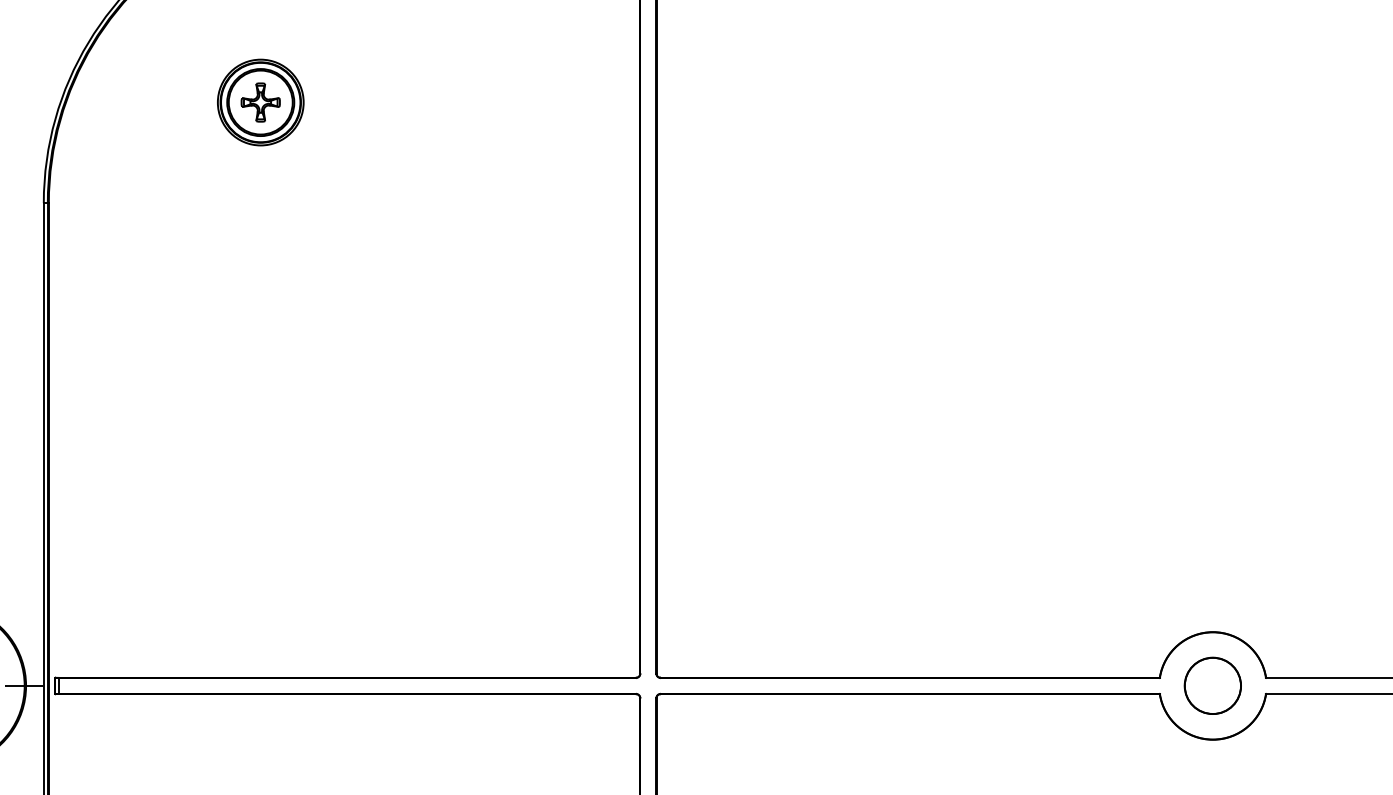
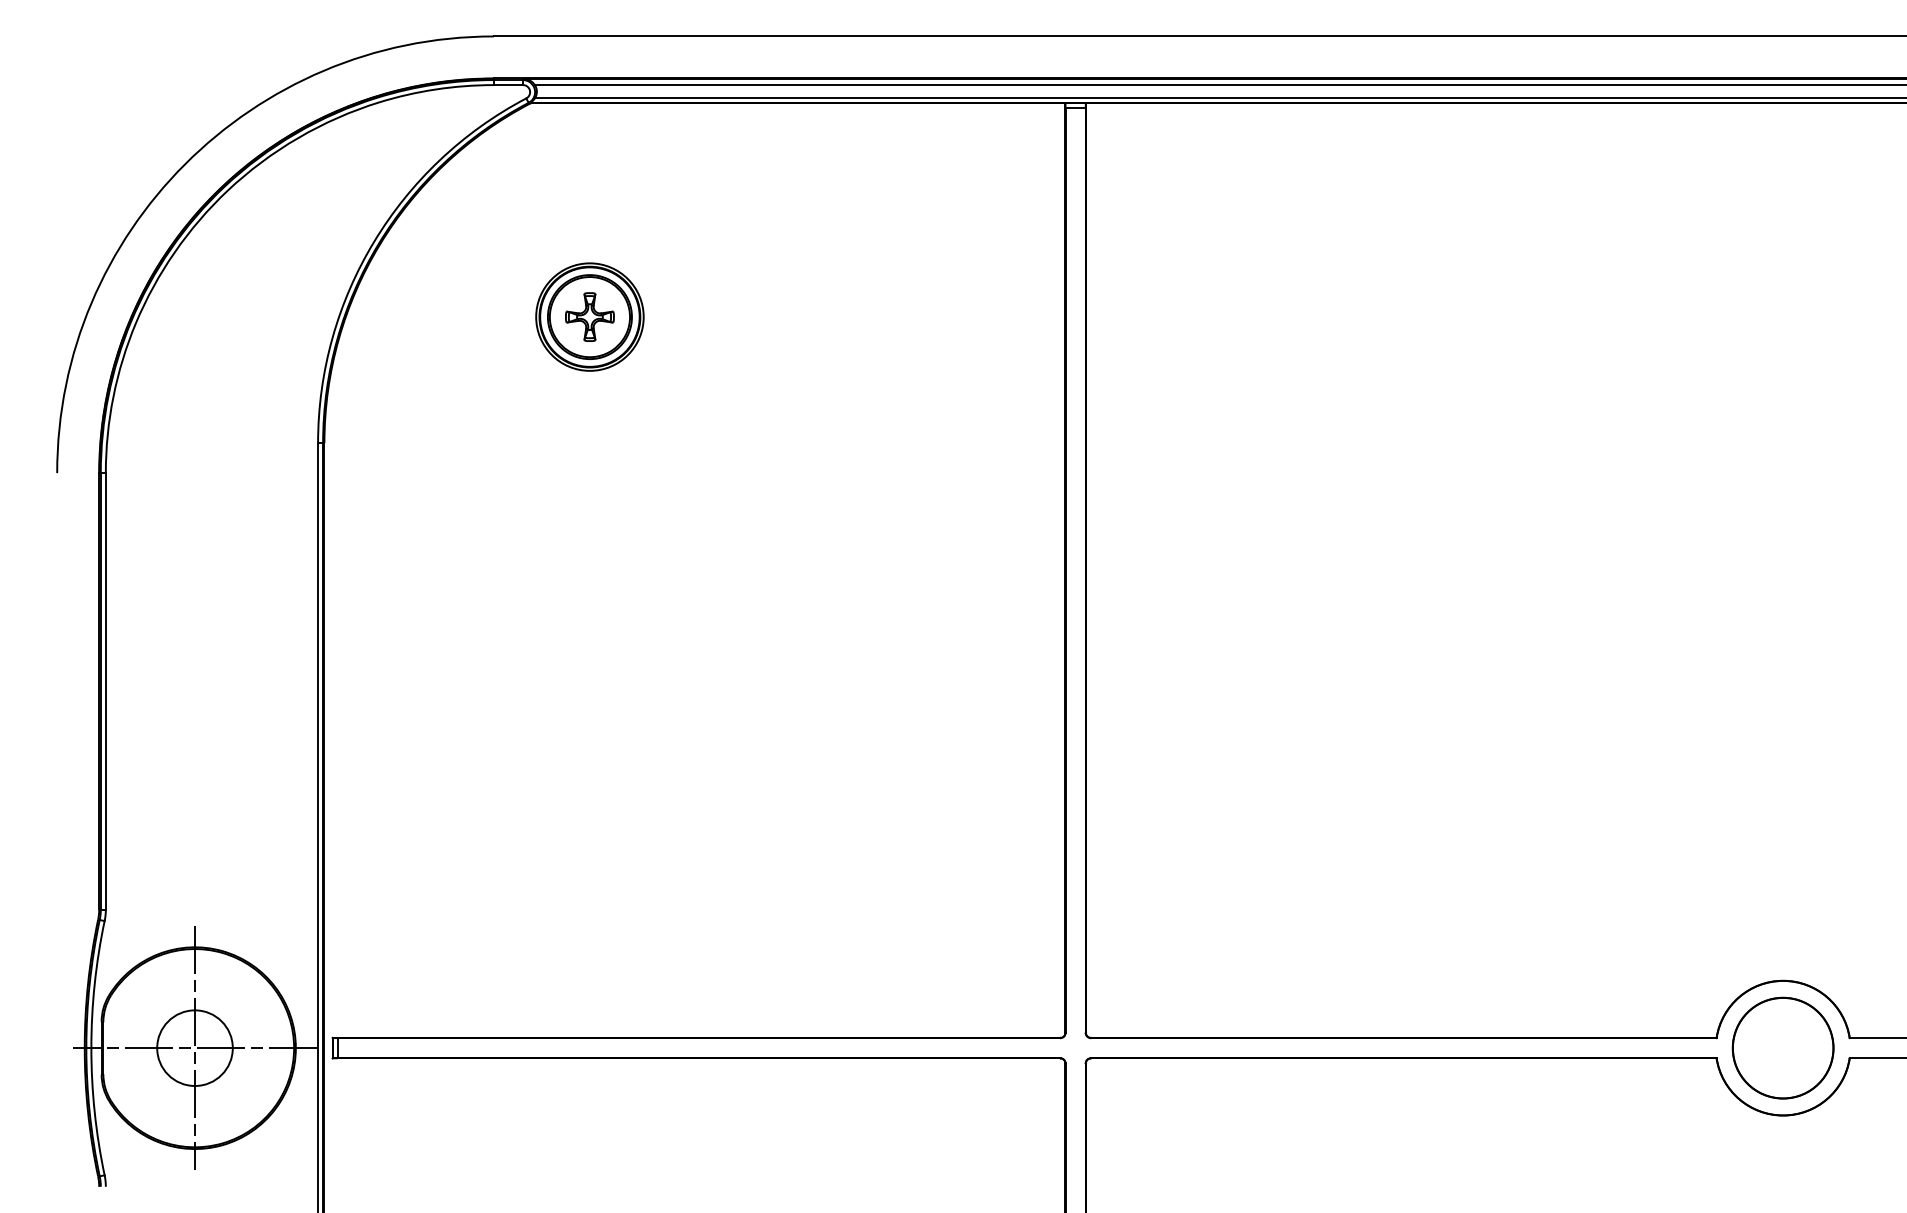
part: (1212, 685) -> (1782, 1047), size x1.43

